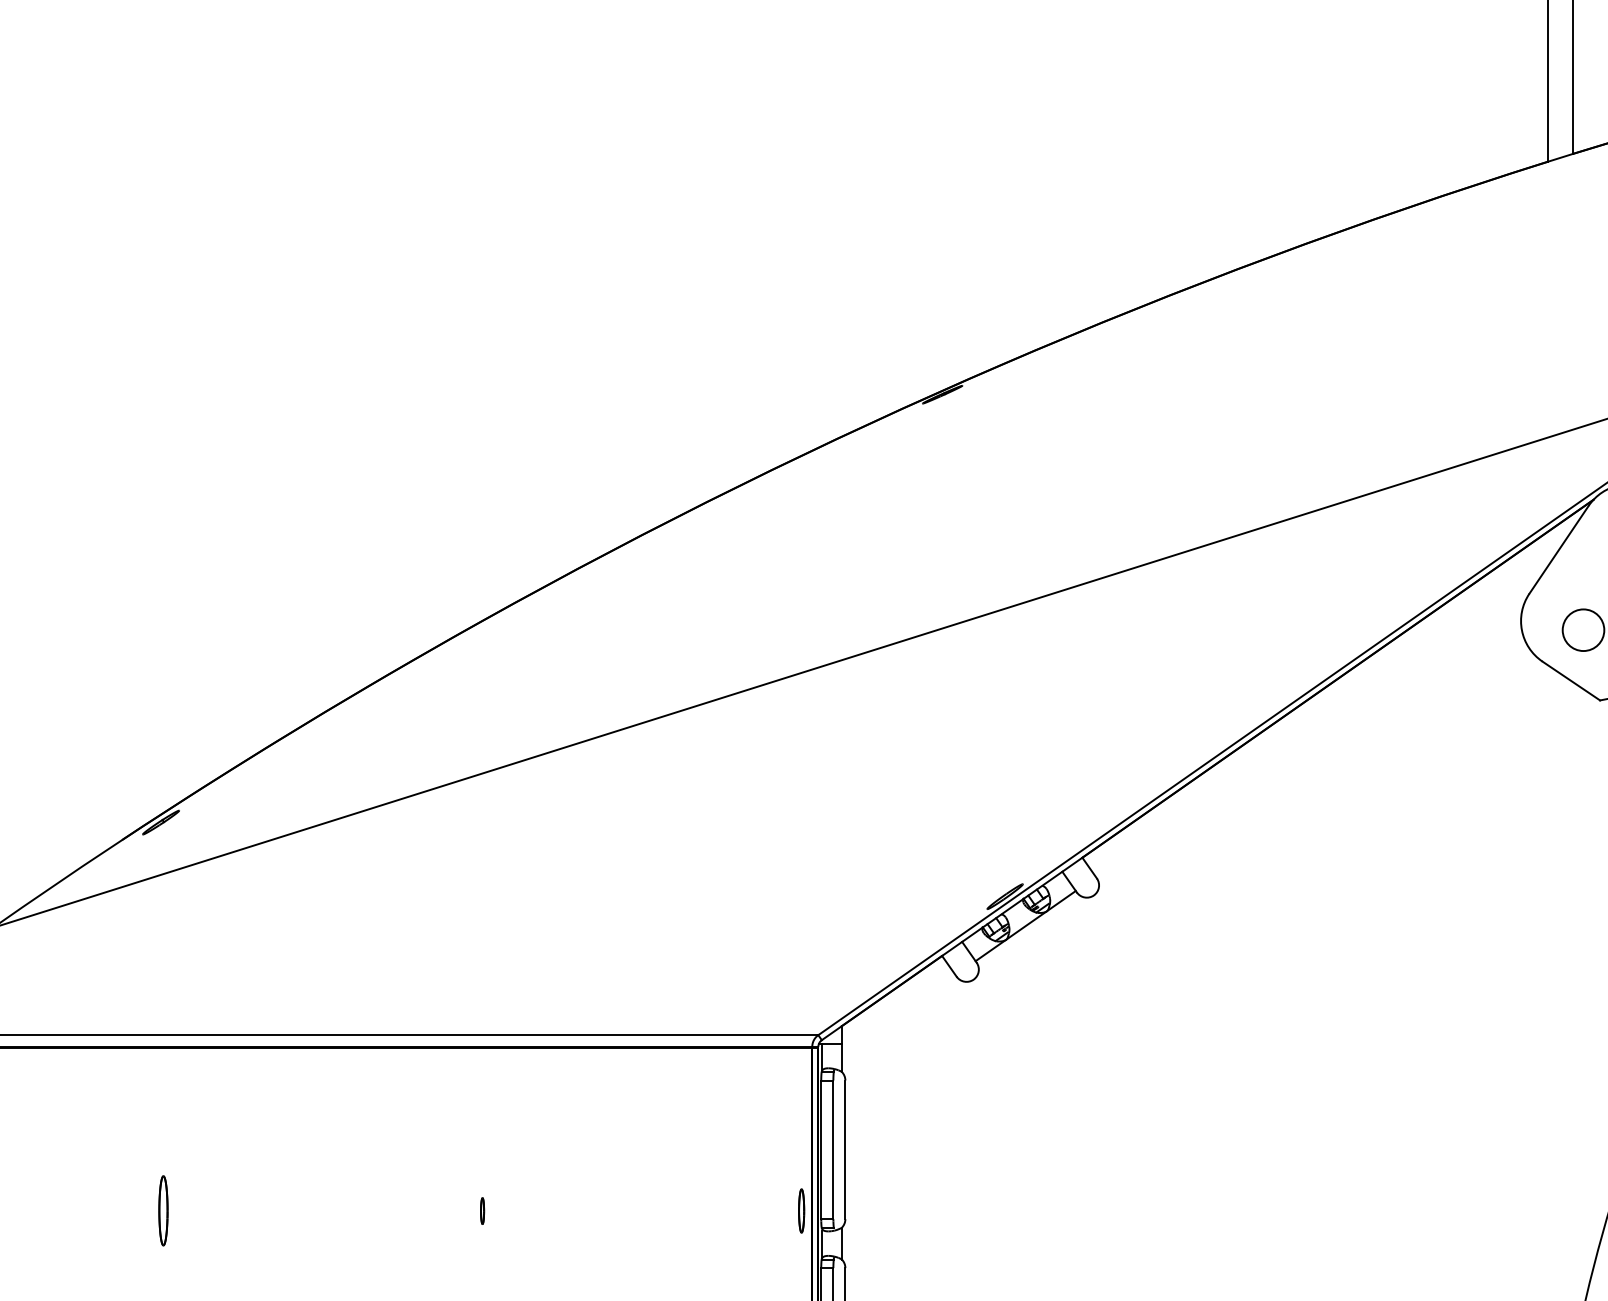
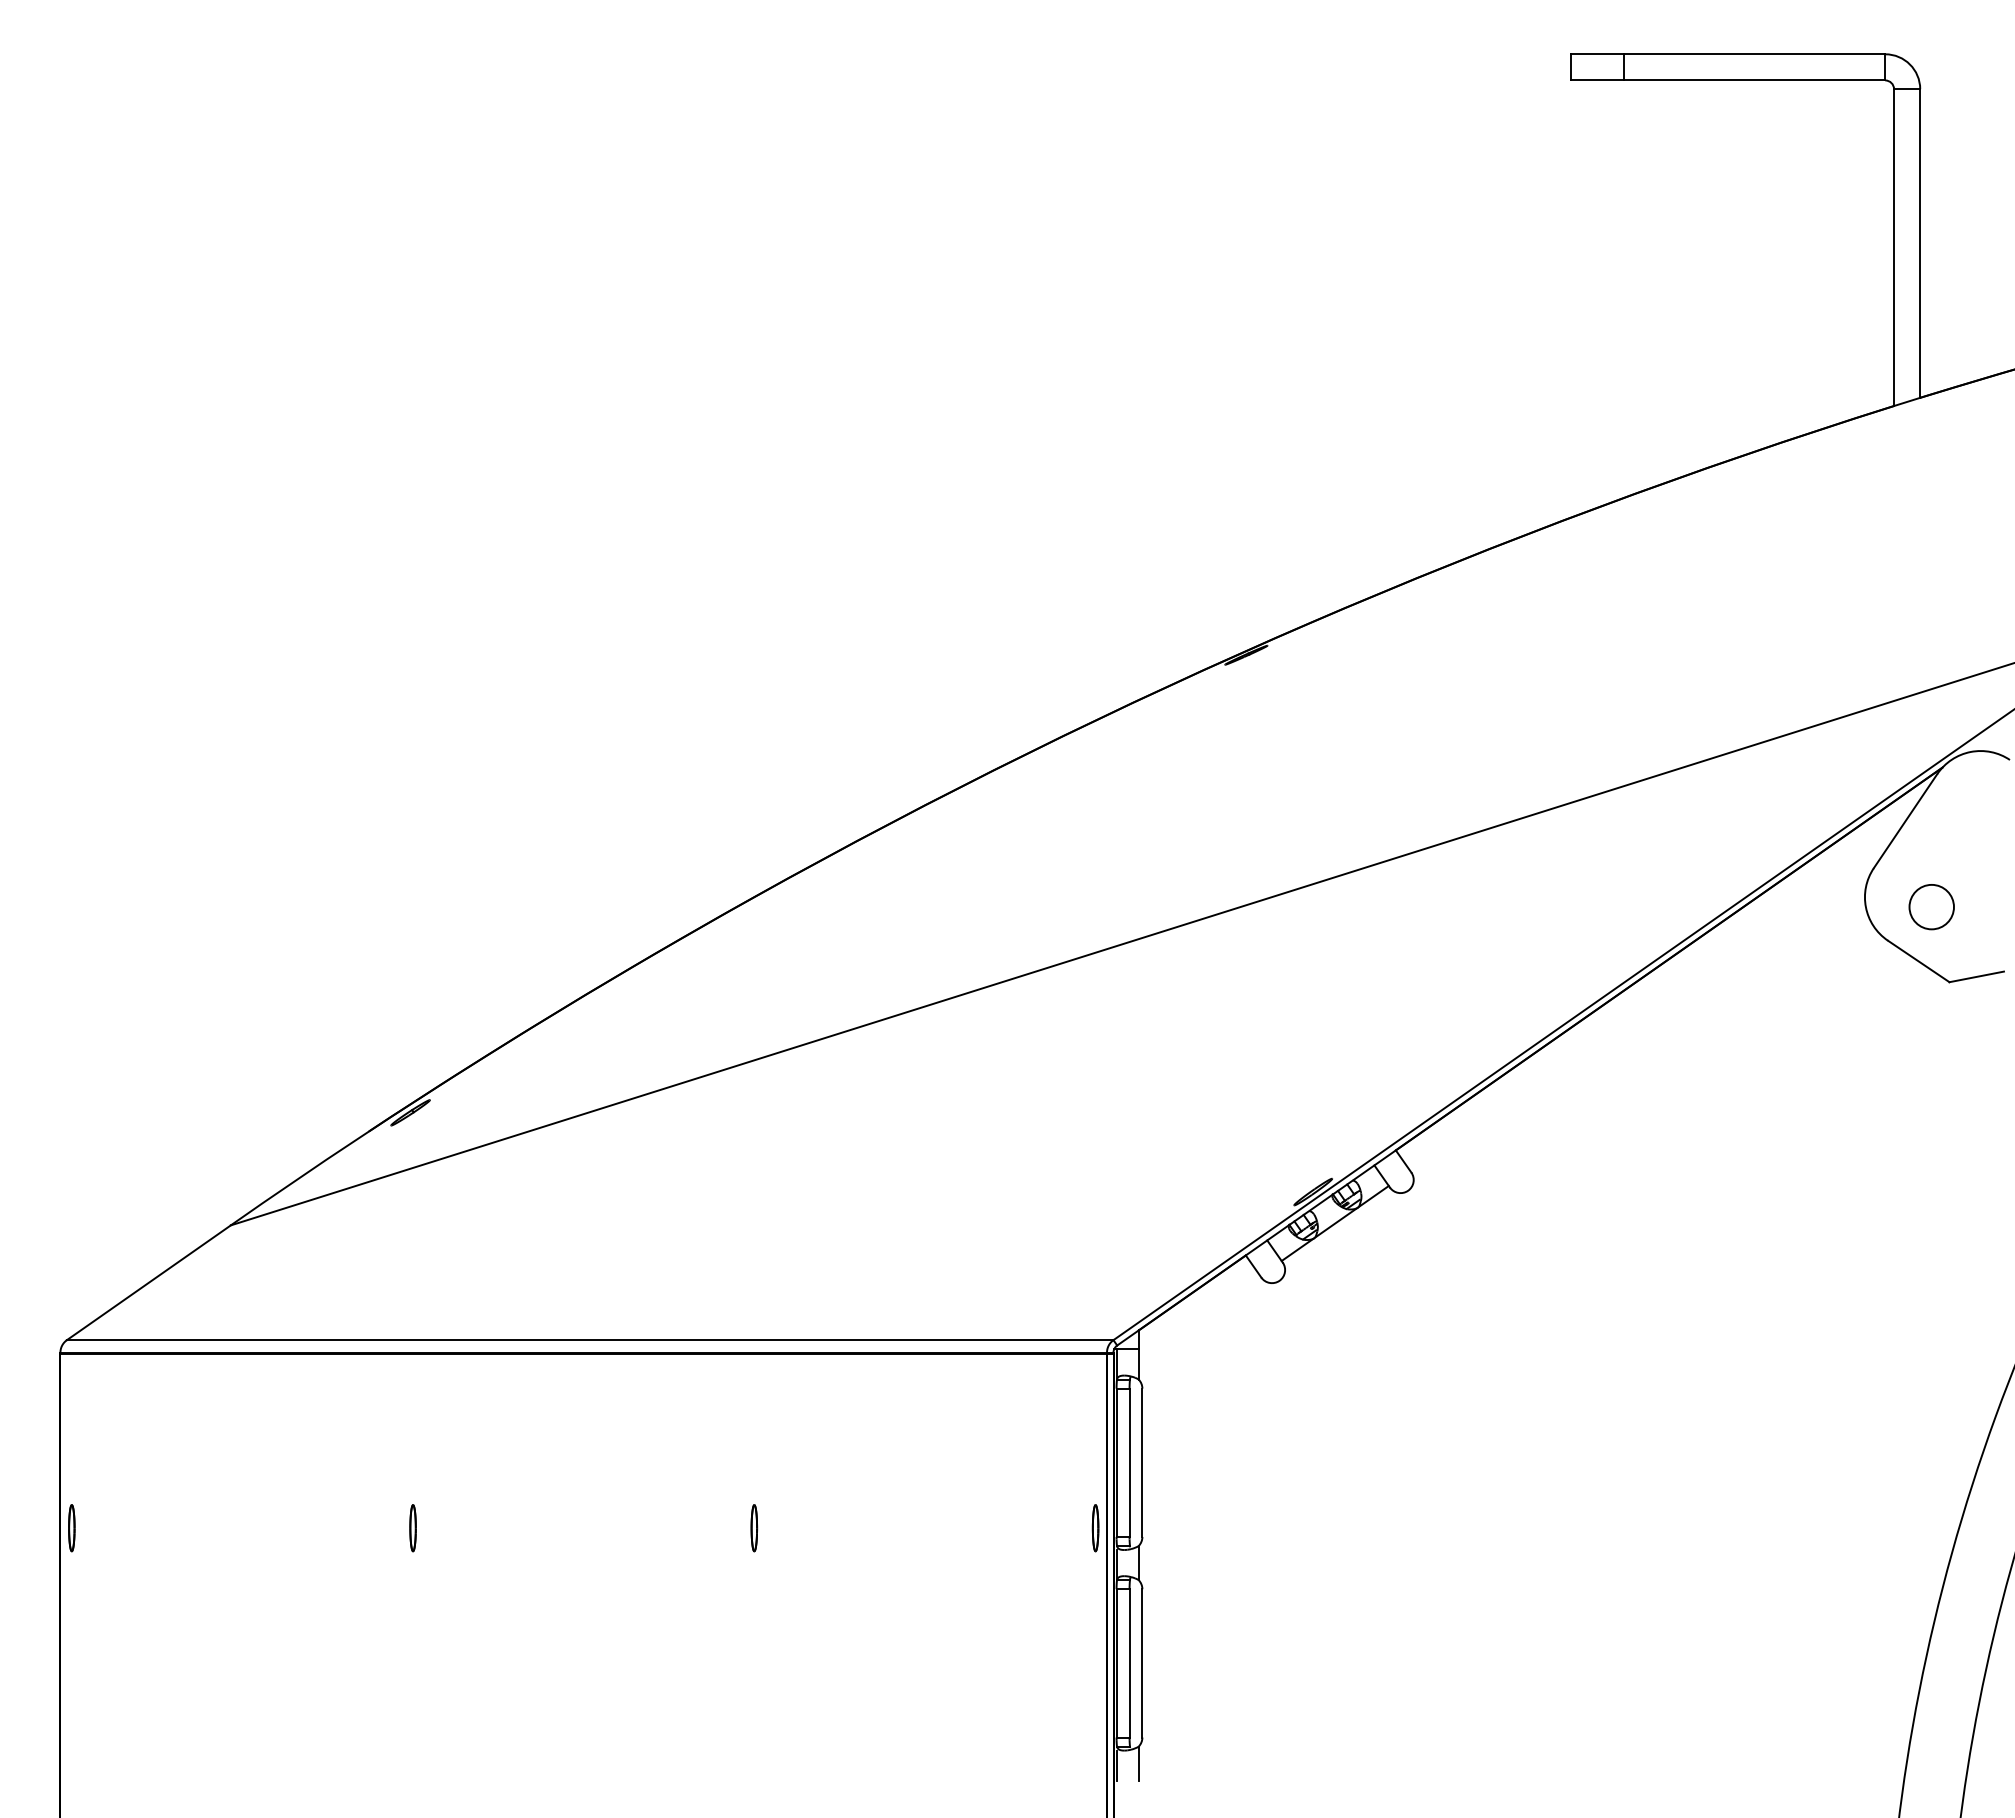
part: (162, 1211) -> (412, 1528), size x0.62
part: (482, 1211) -> (754, 1528), size x1.67

